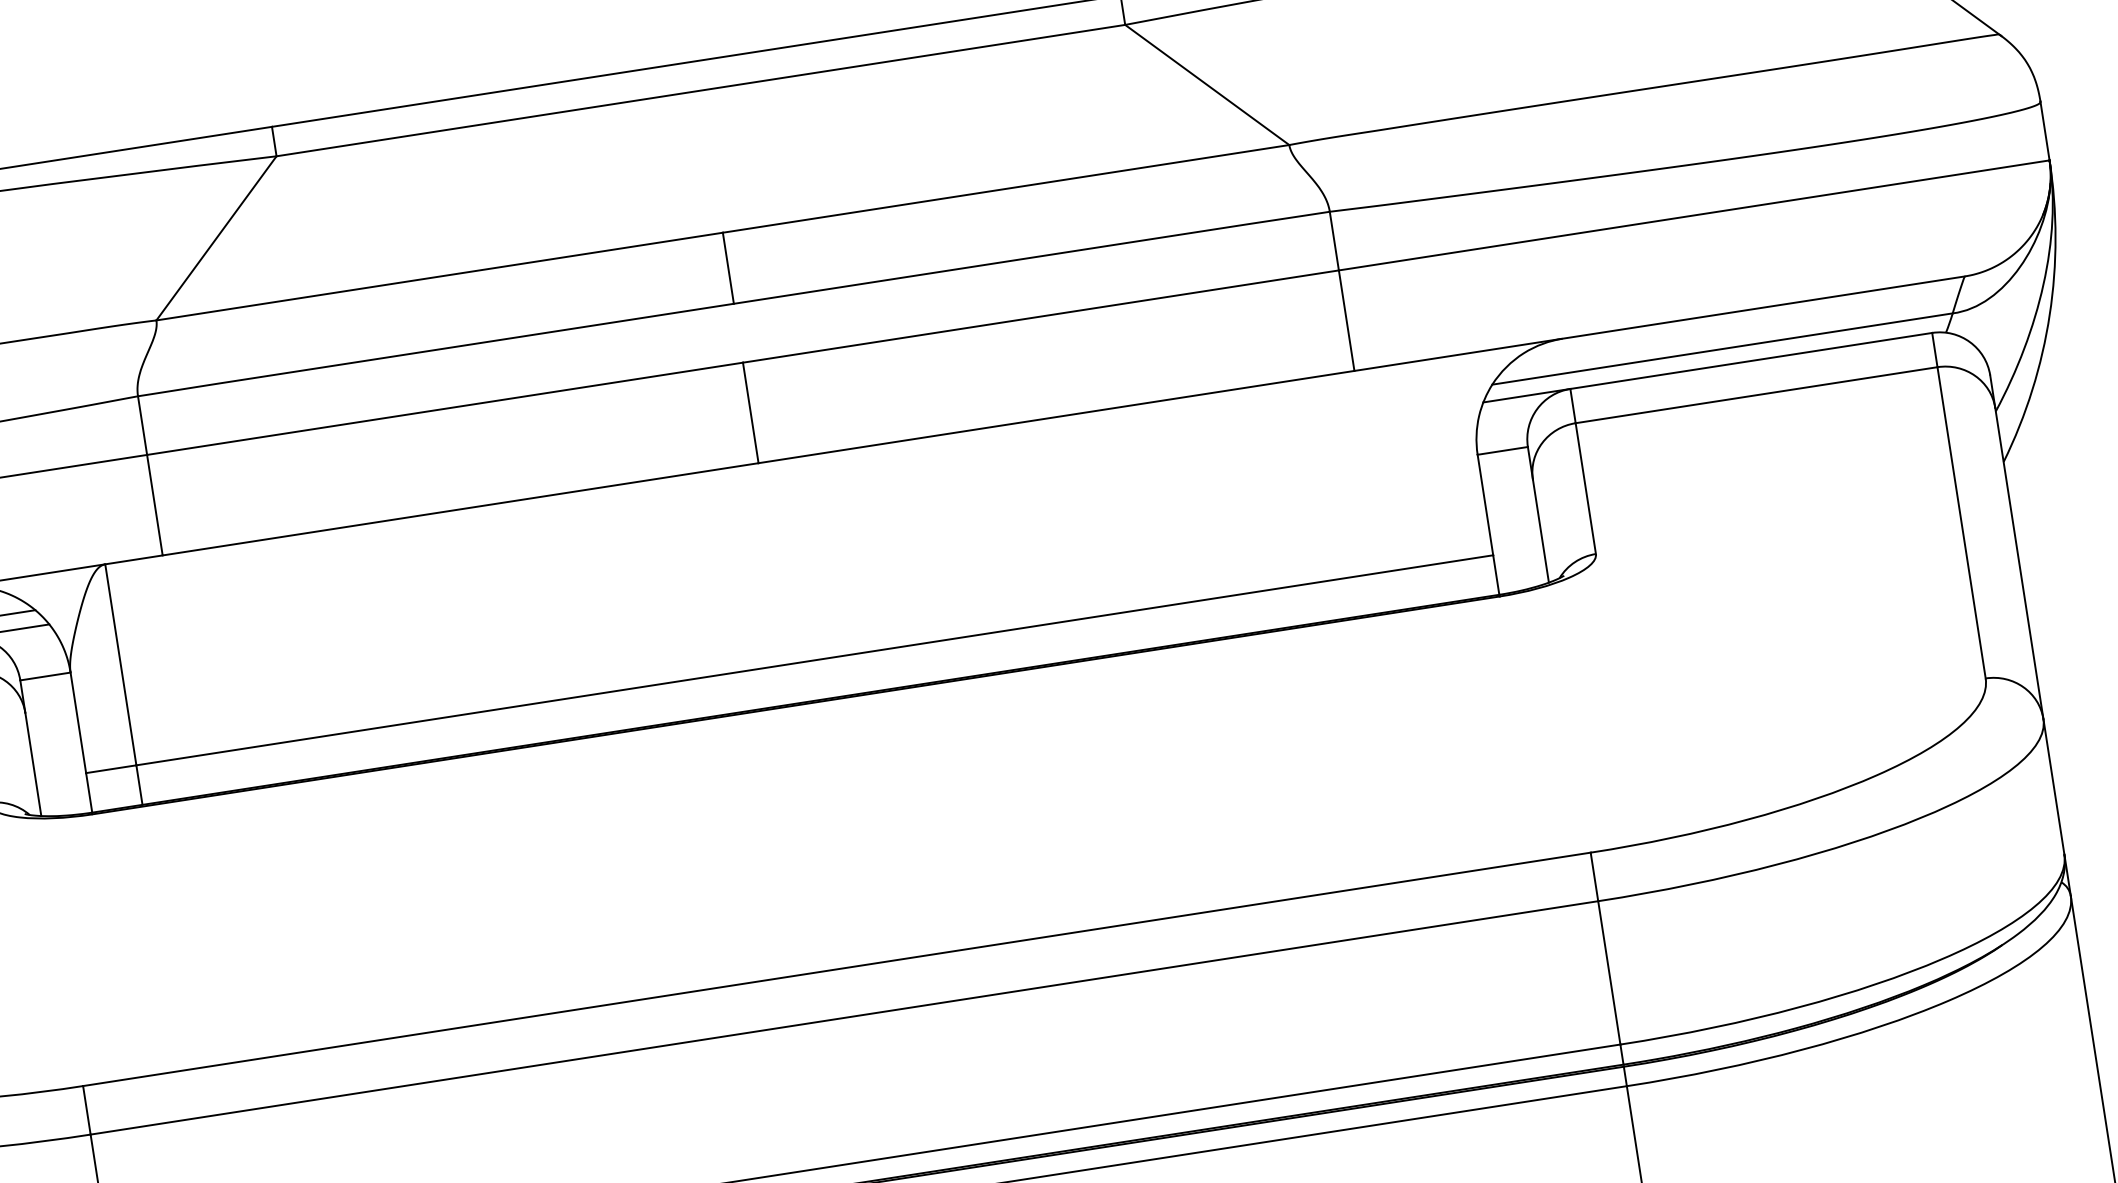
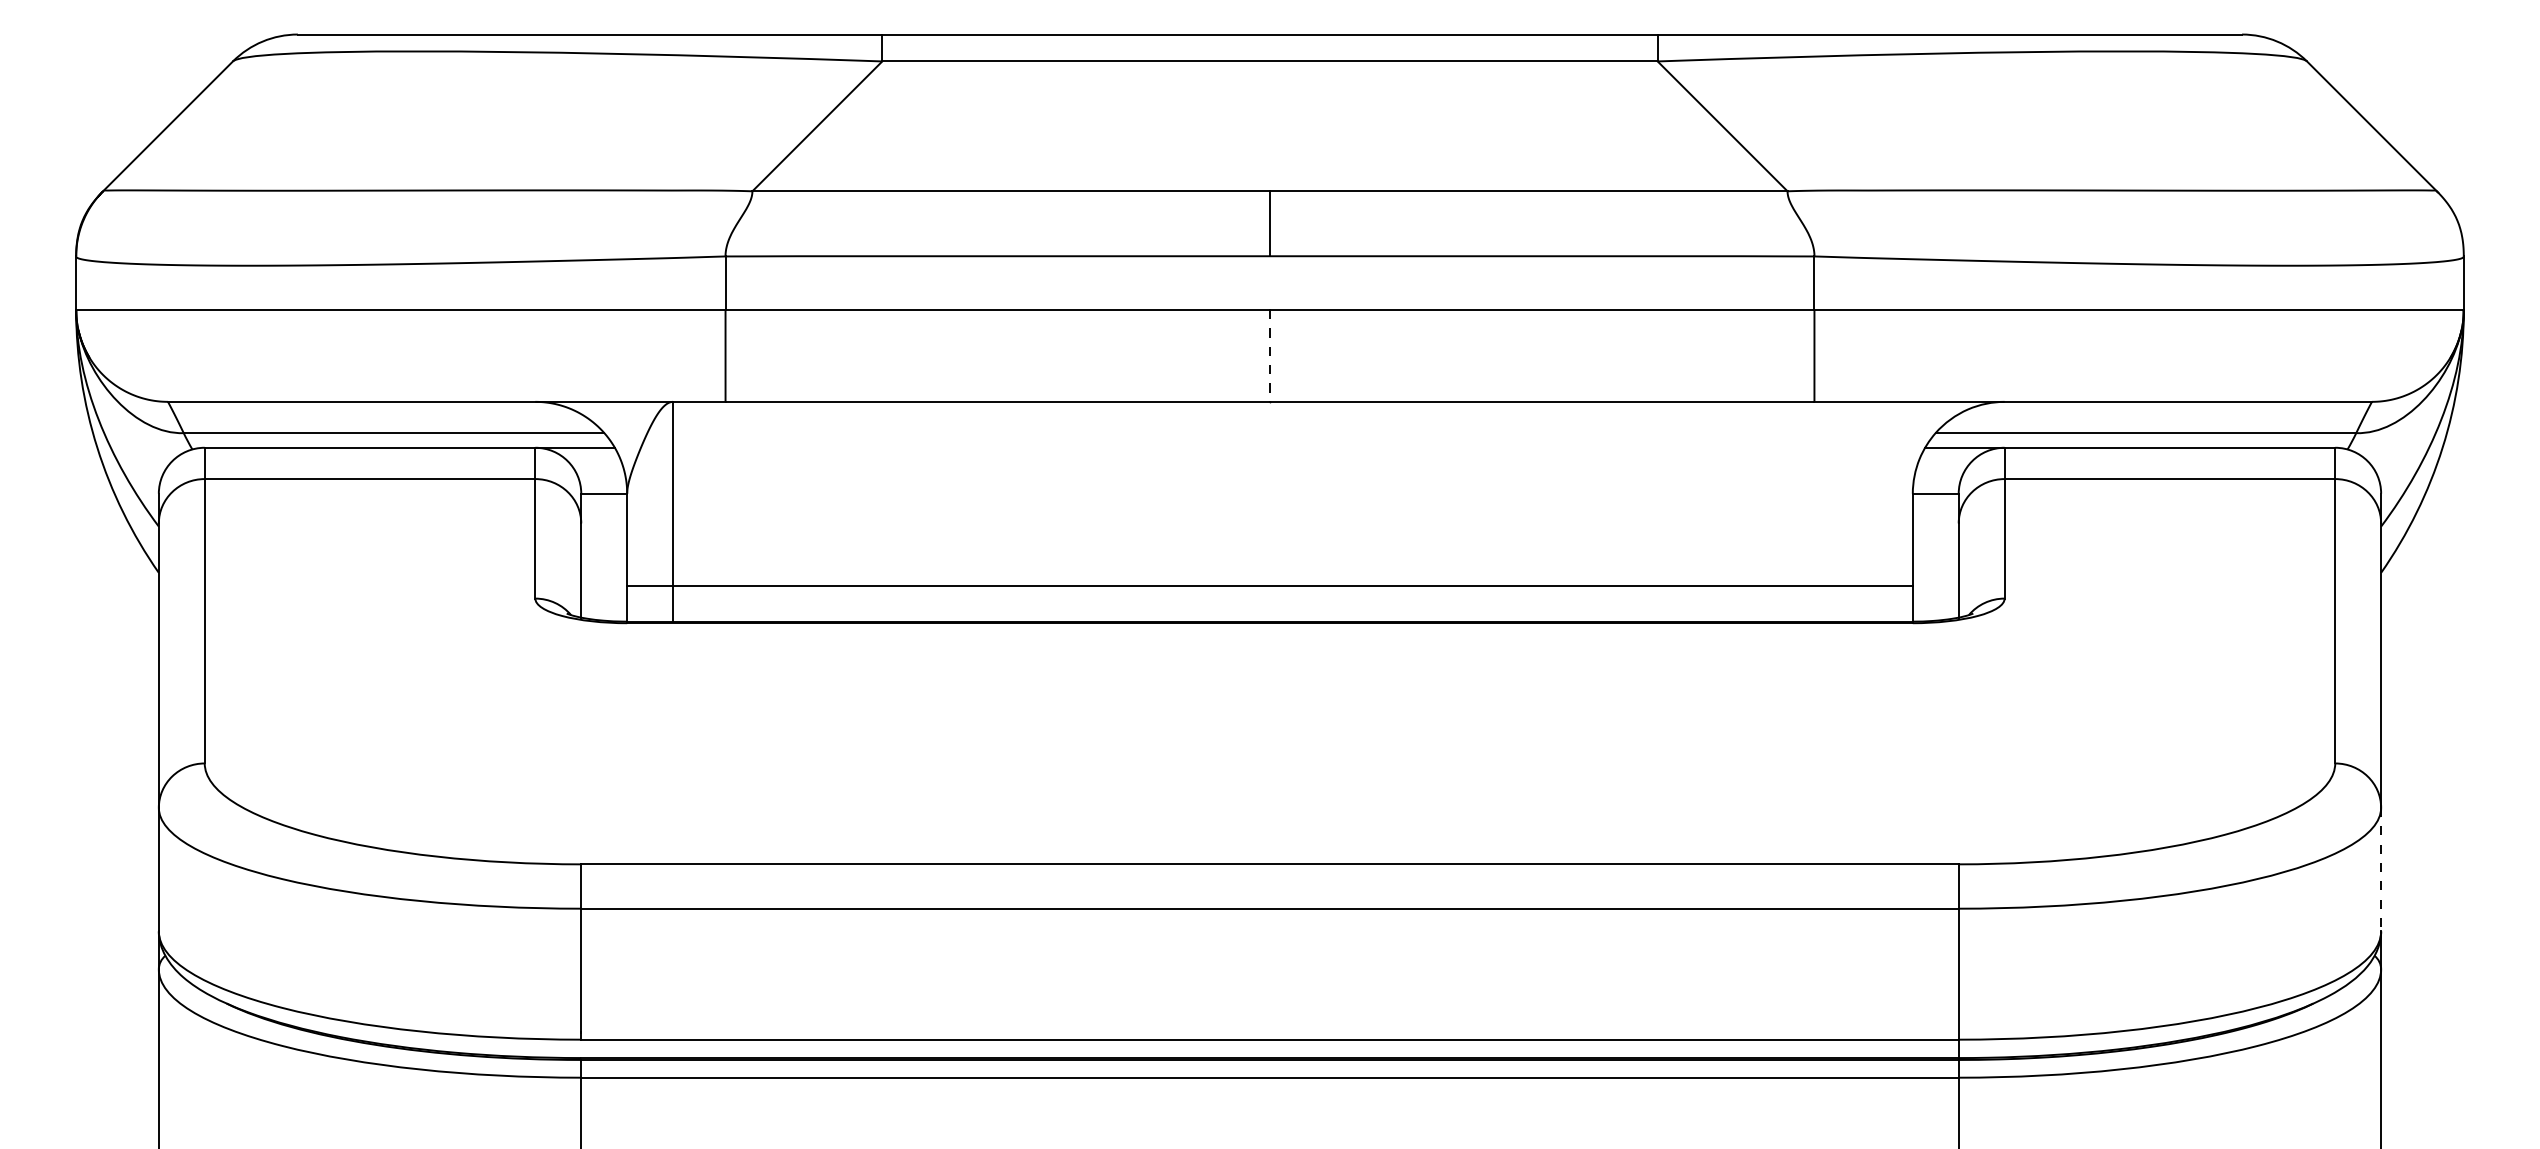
line: (751, 412) -> (1270, 355), solid -> dashed
line: (2054, 786) -> (2381, 869), solid -> dashed

